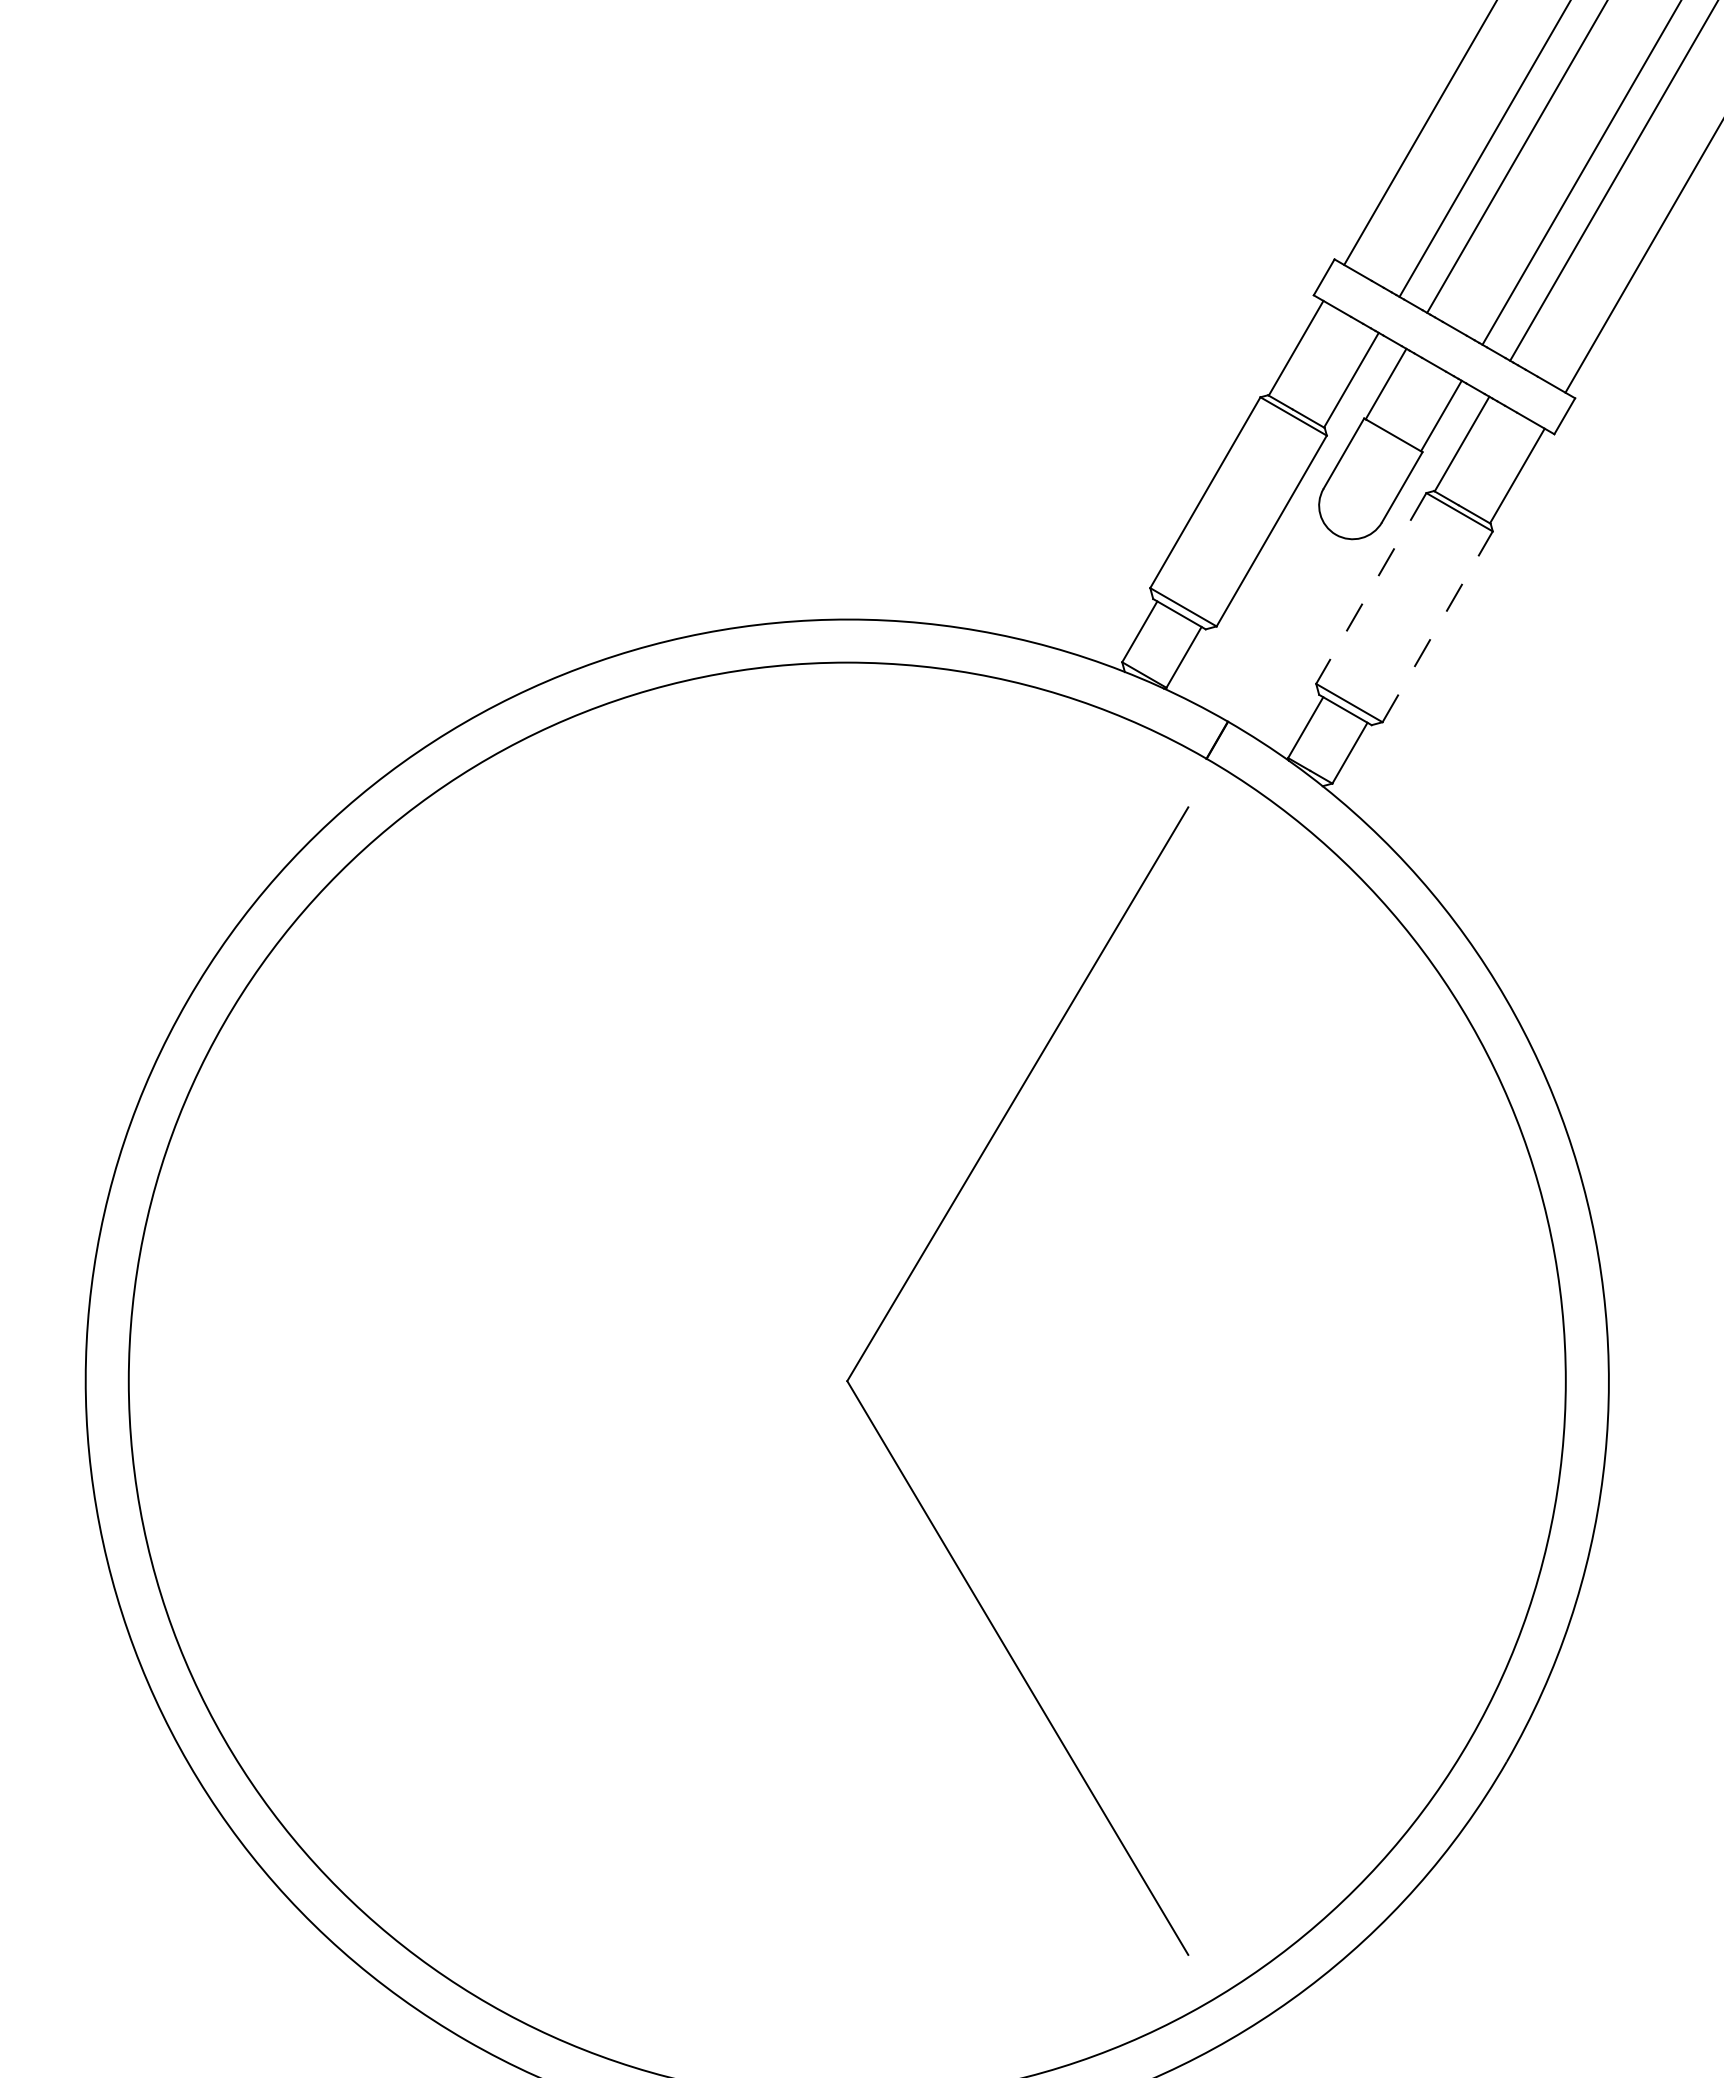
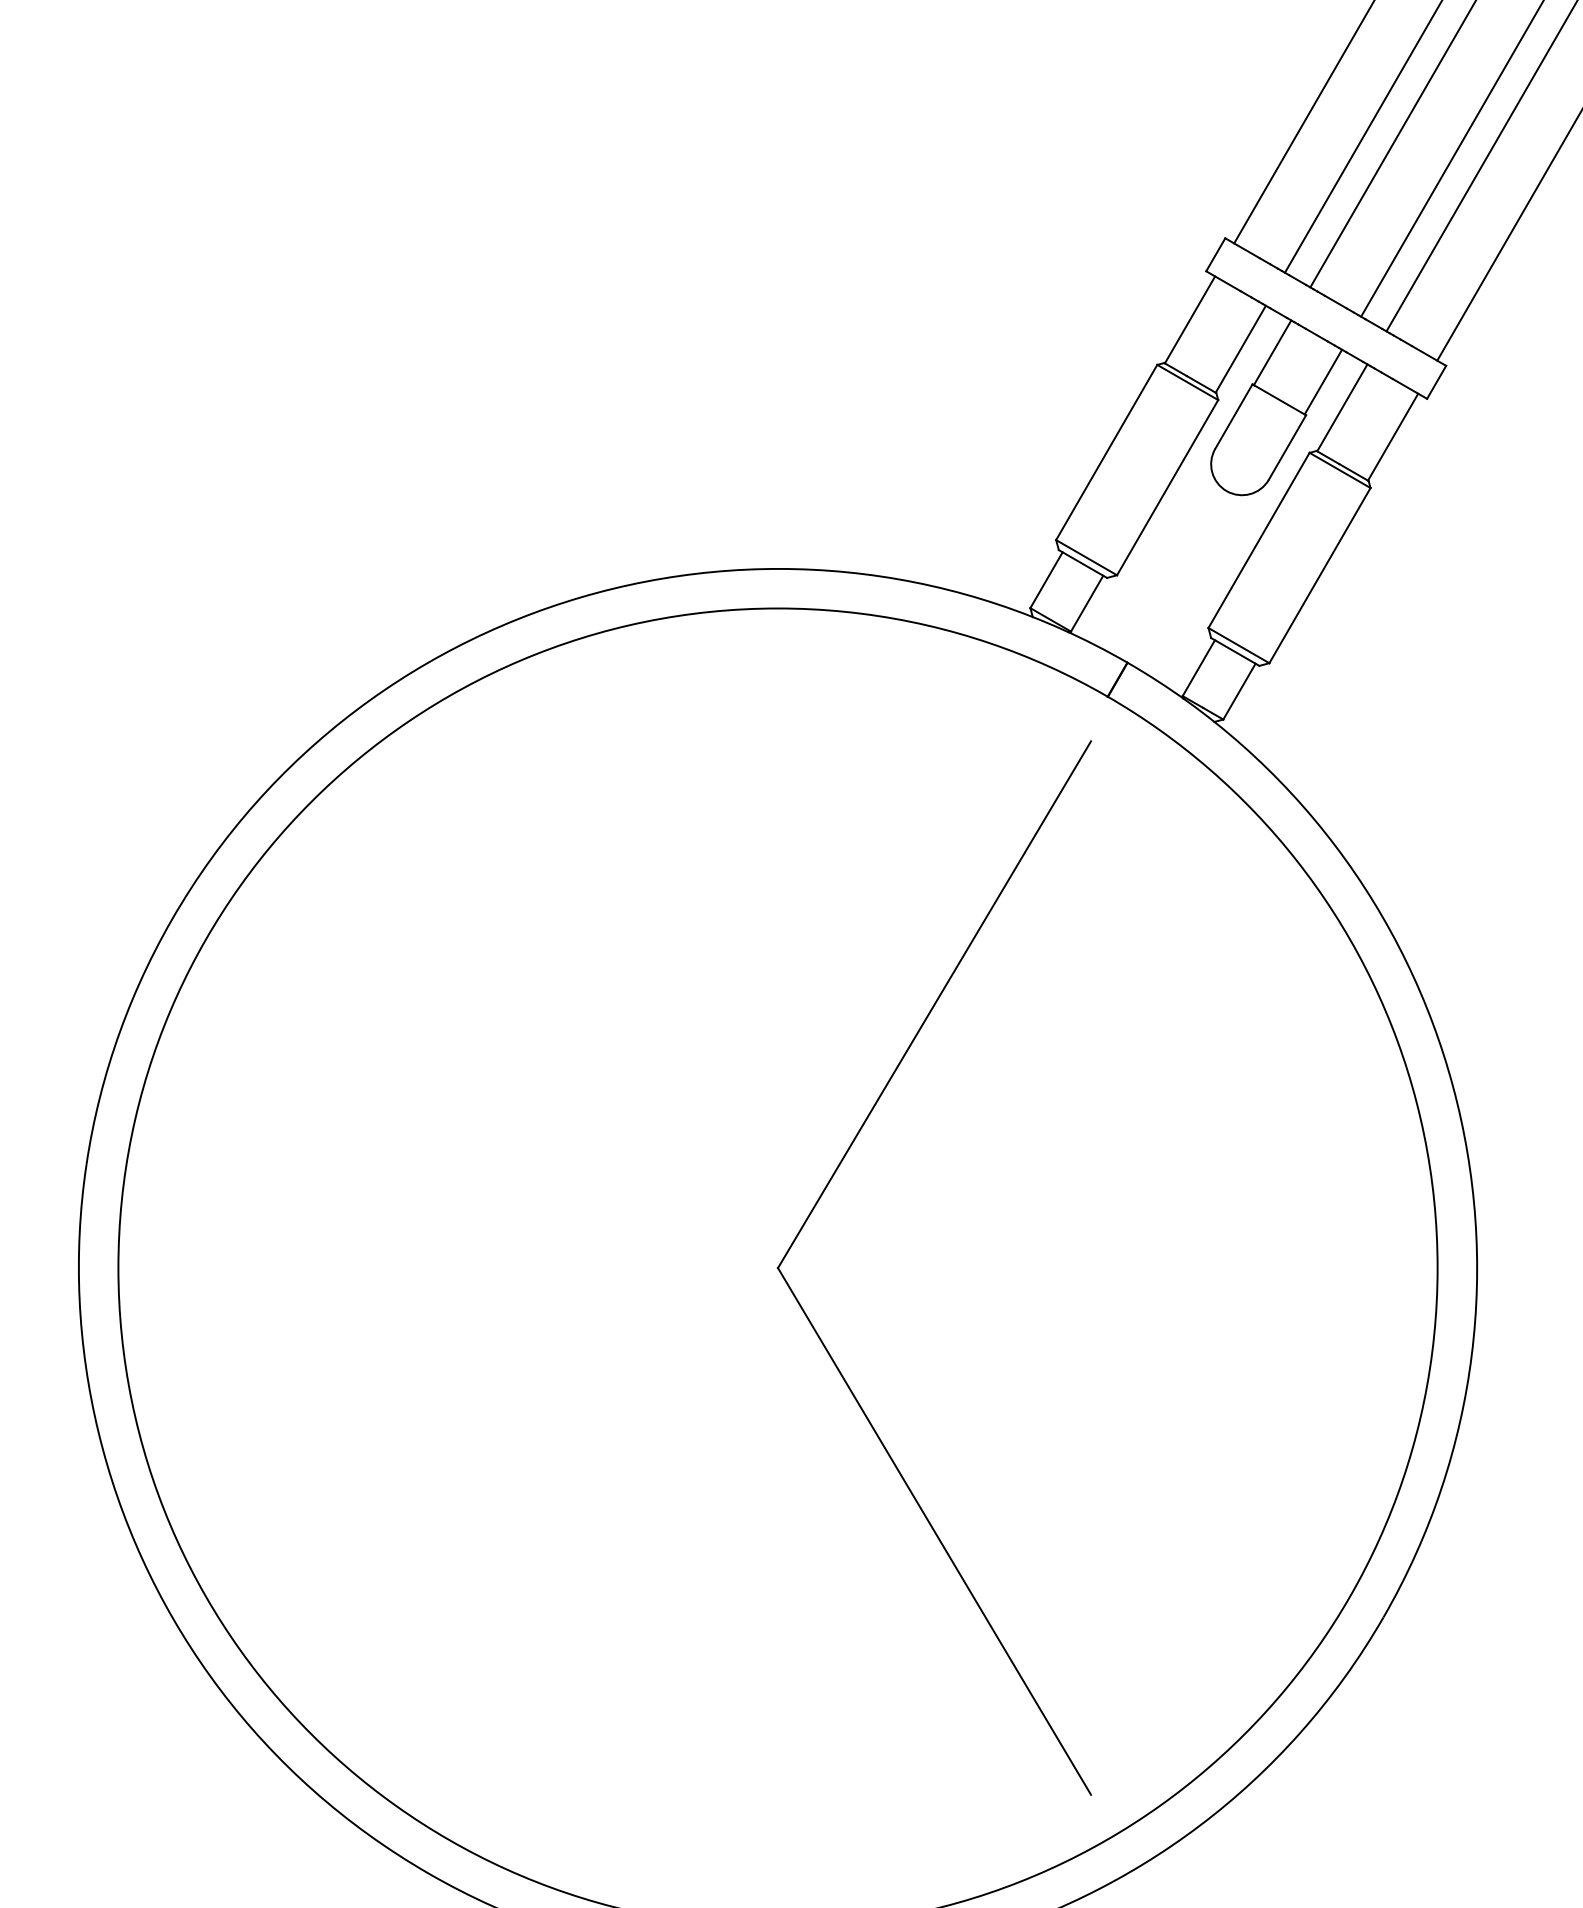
line: (1371, 588) -> (1259, 540), dashed -> solid
line: (1437, 626) -> (1319, 575), dashed -> solid

